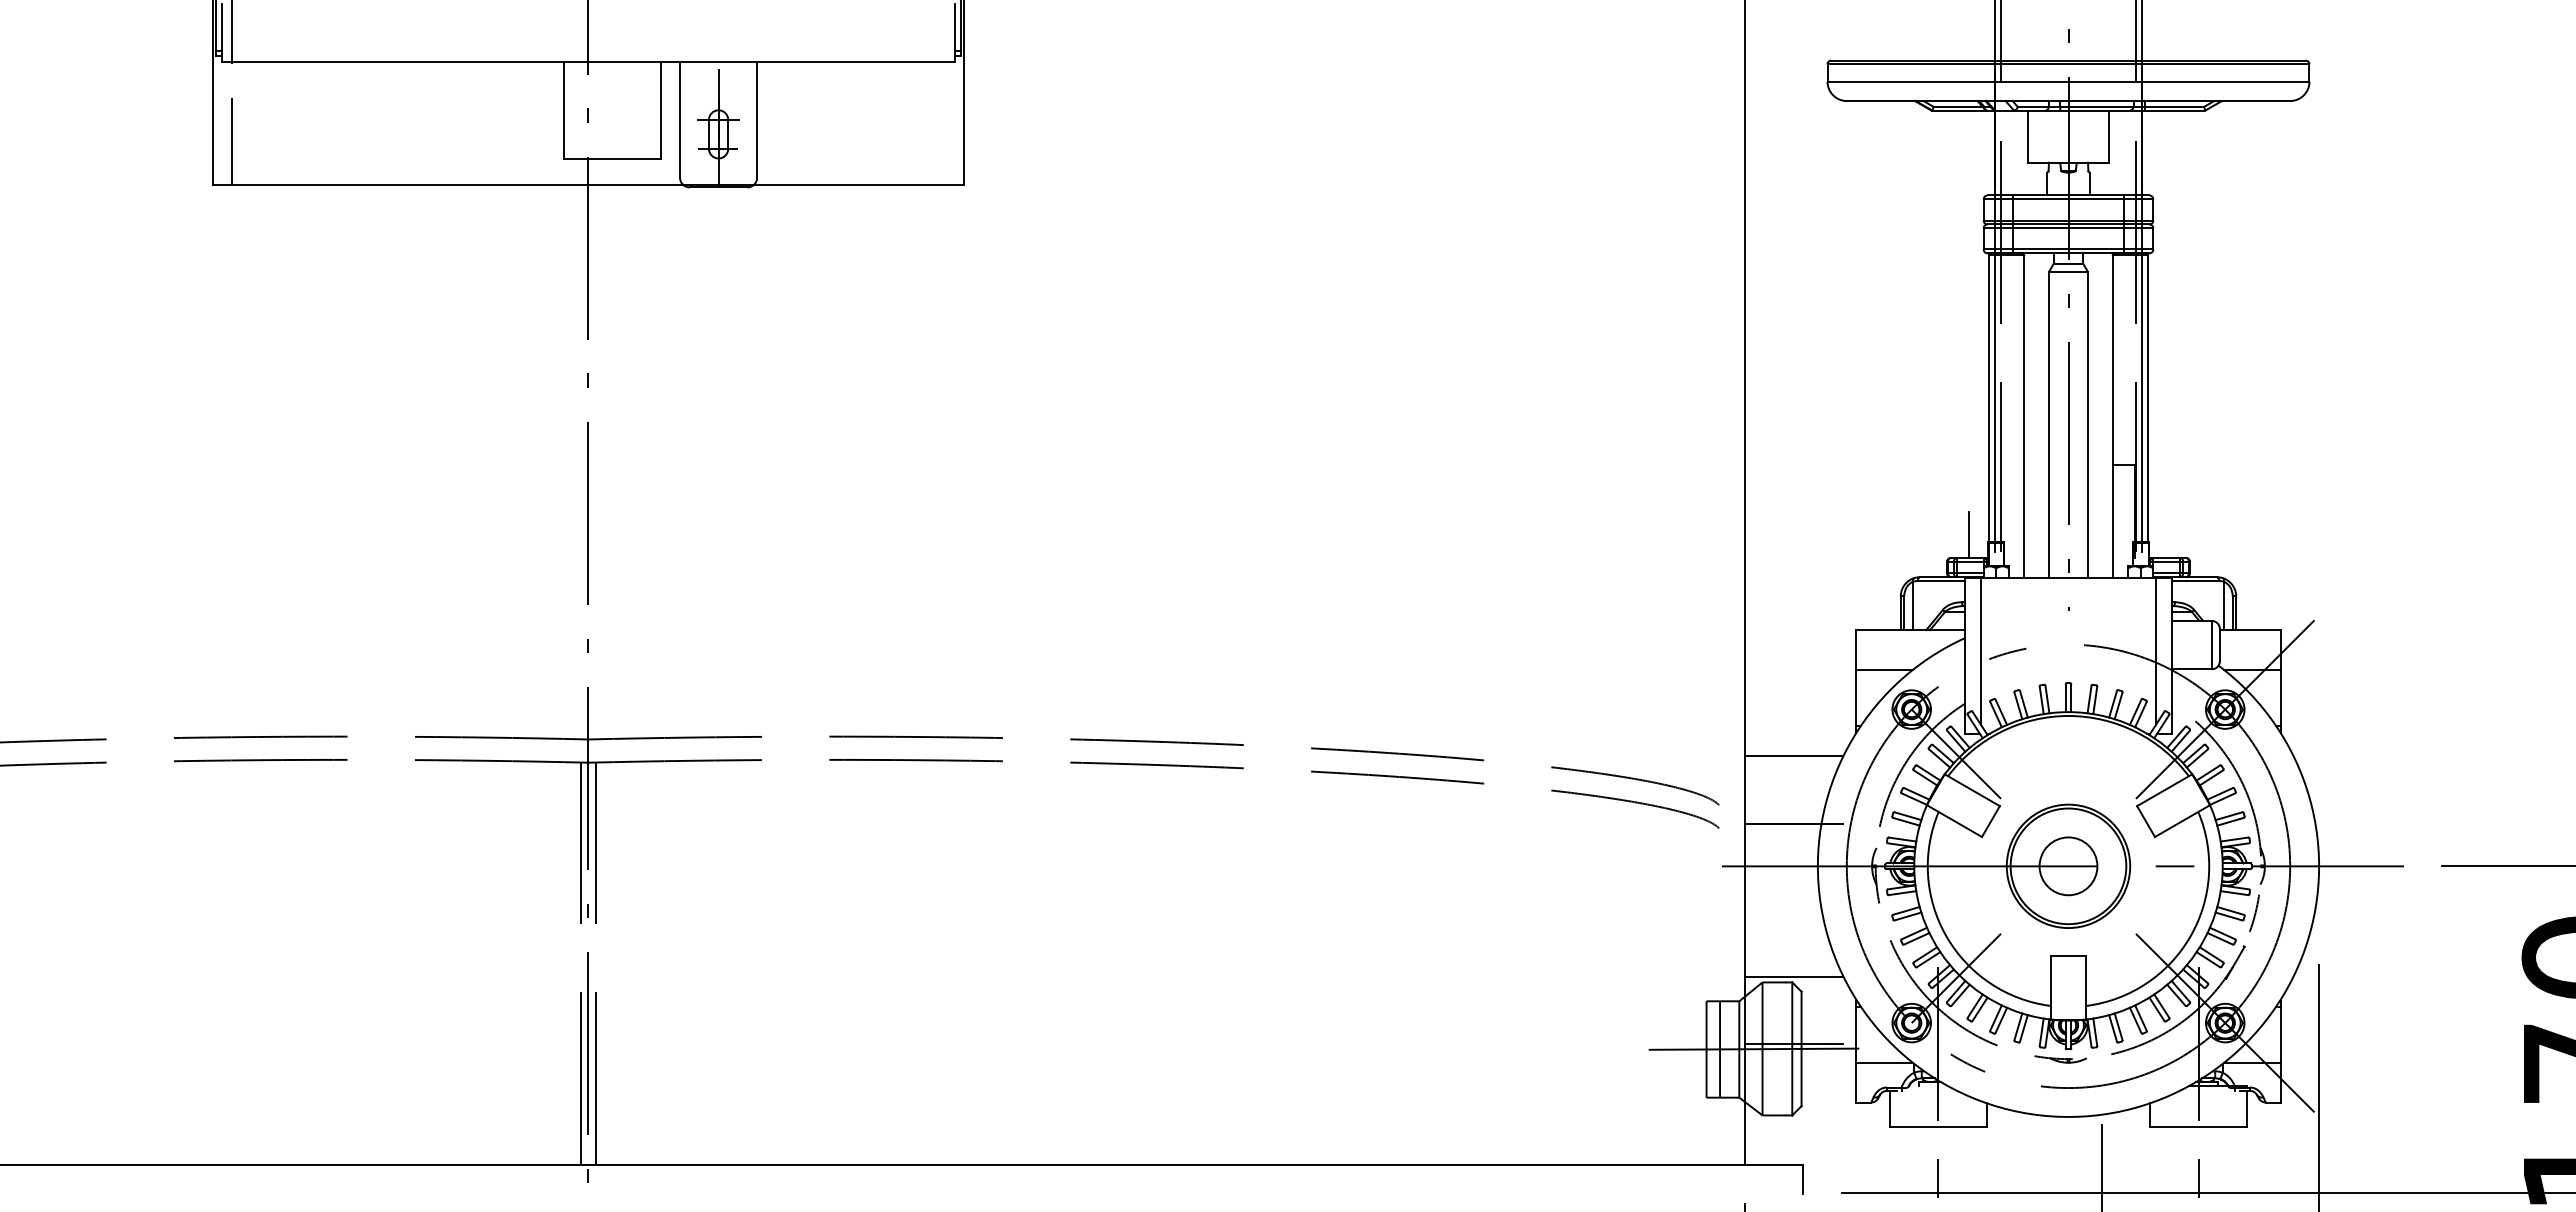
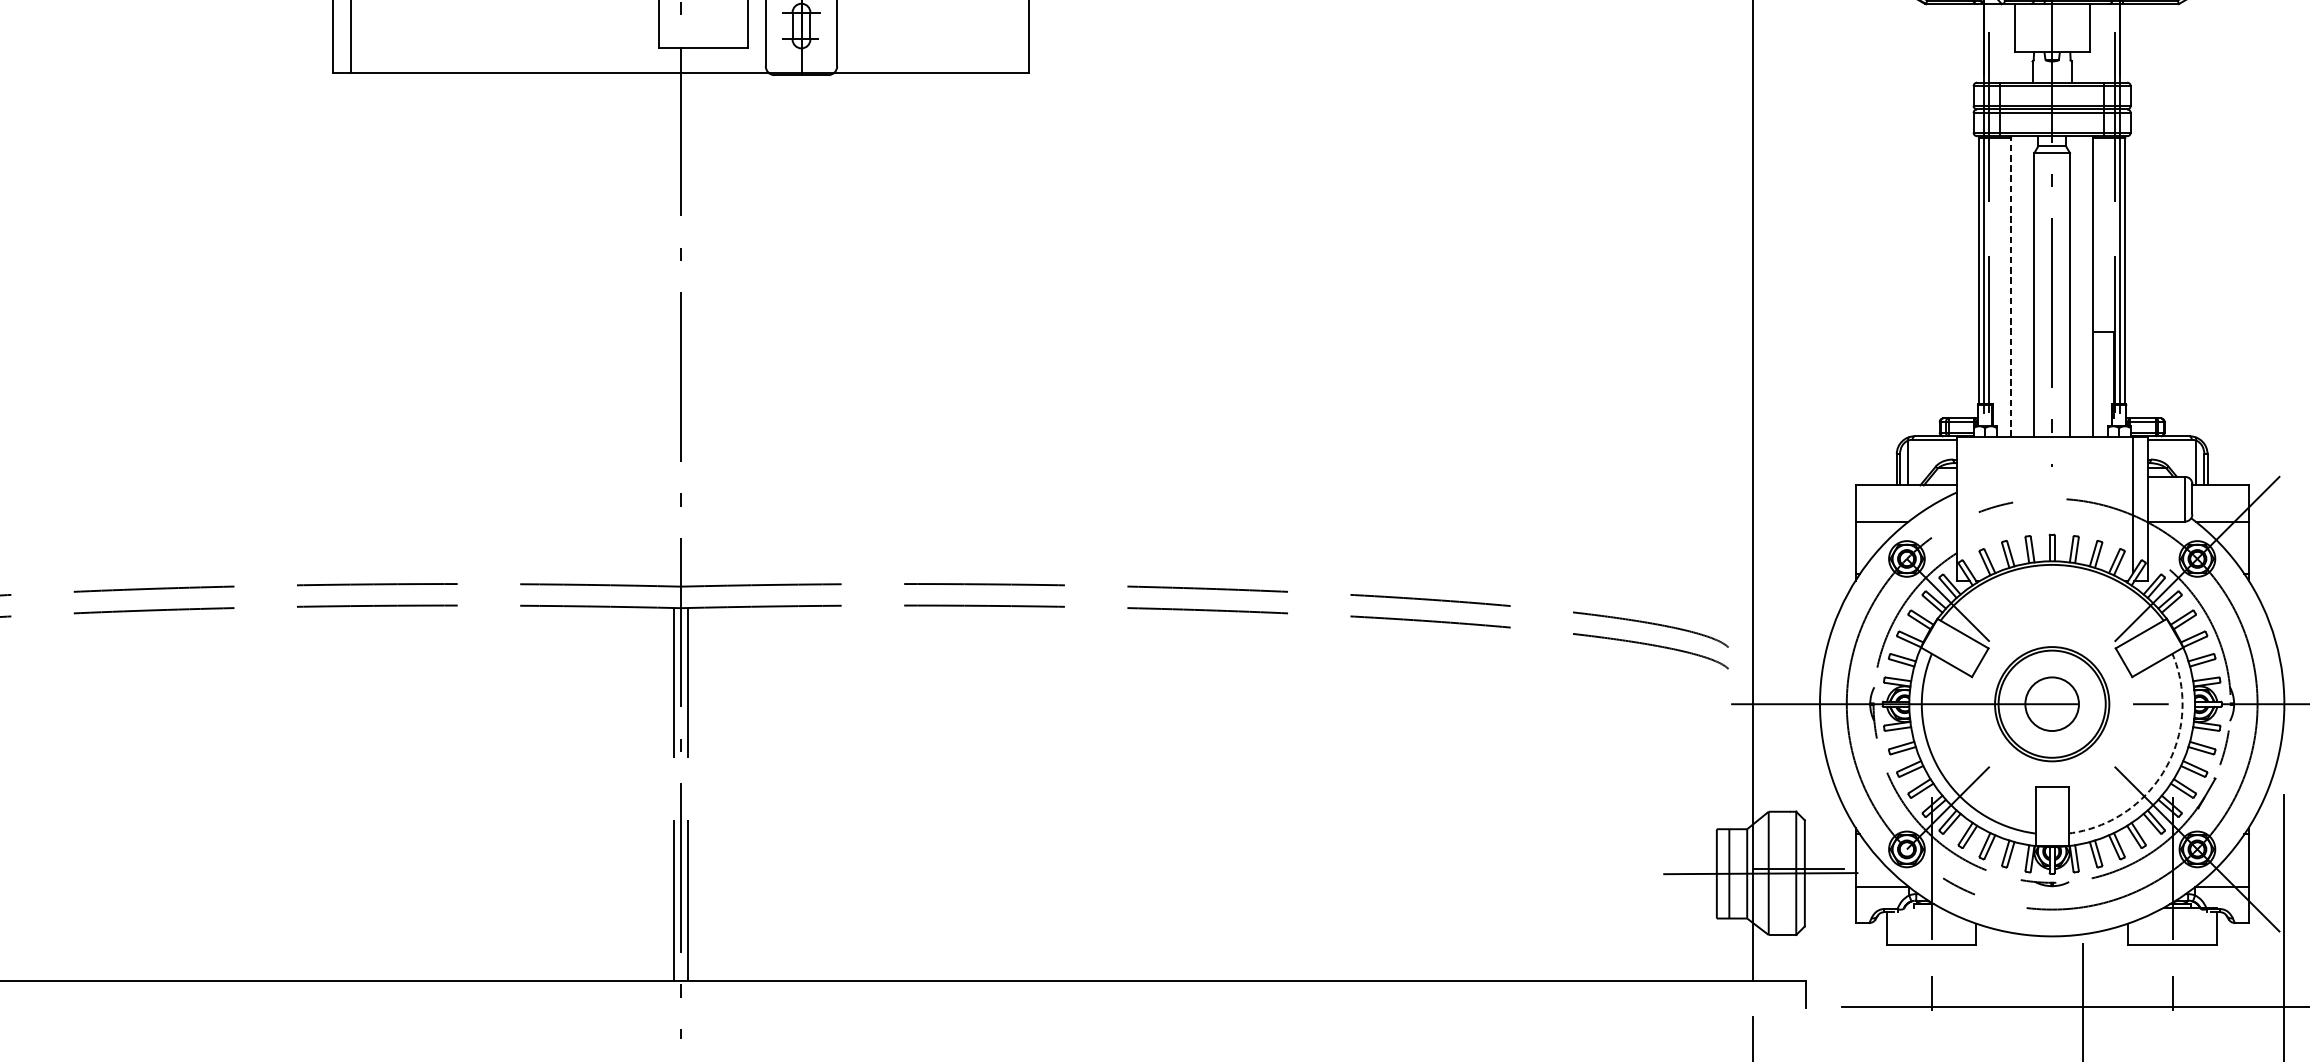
line: (2024, 415) -> (2011, 286), solid -> dashed
line: (1969, 534) -> (1960, 396), removed
line: (1980, 650) -> (1970, 504), removed
line: (1794, 756) -> (1798, 602), removed
line: (1794, 823) -> (1798, 664), removed
arc: (2190, 936) -> (2165, 769), solid -> dashed
line: (1794, 976) -> (1798, 806), removed

